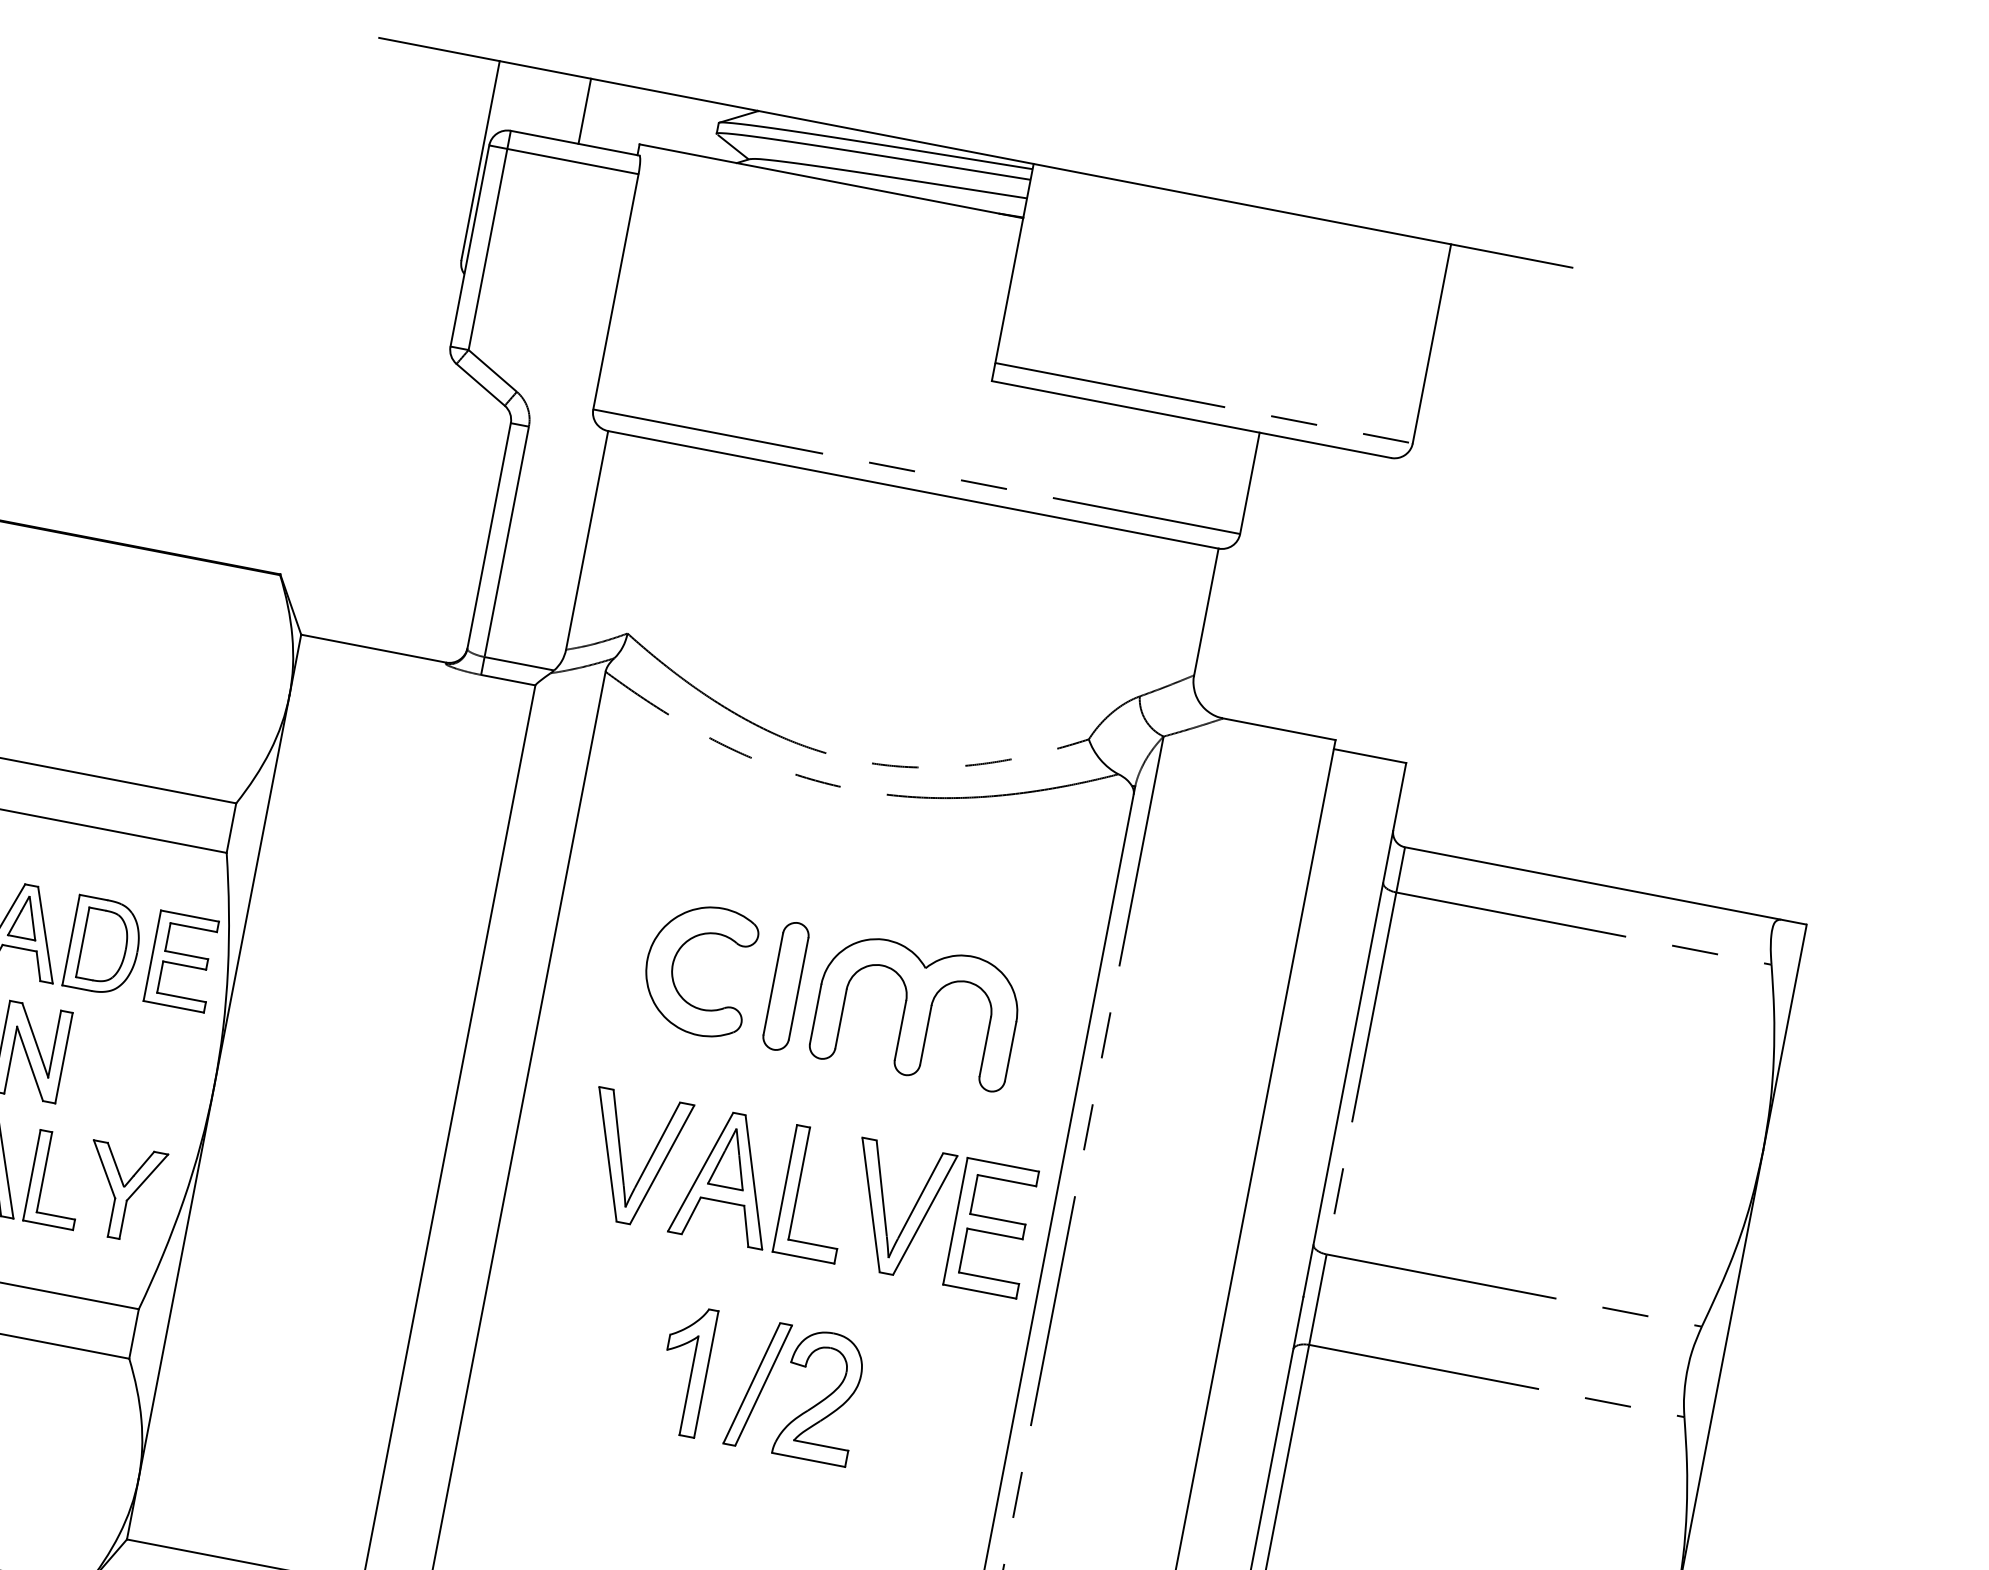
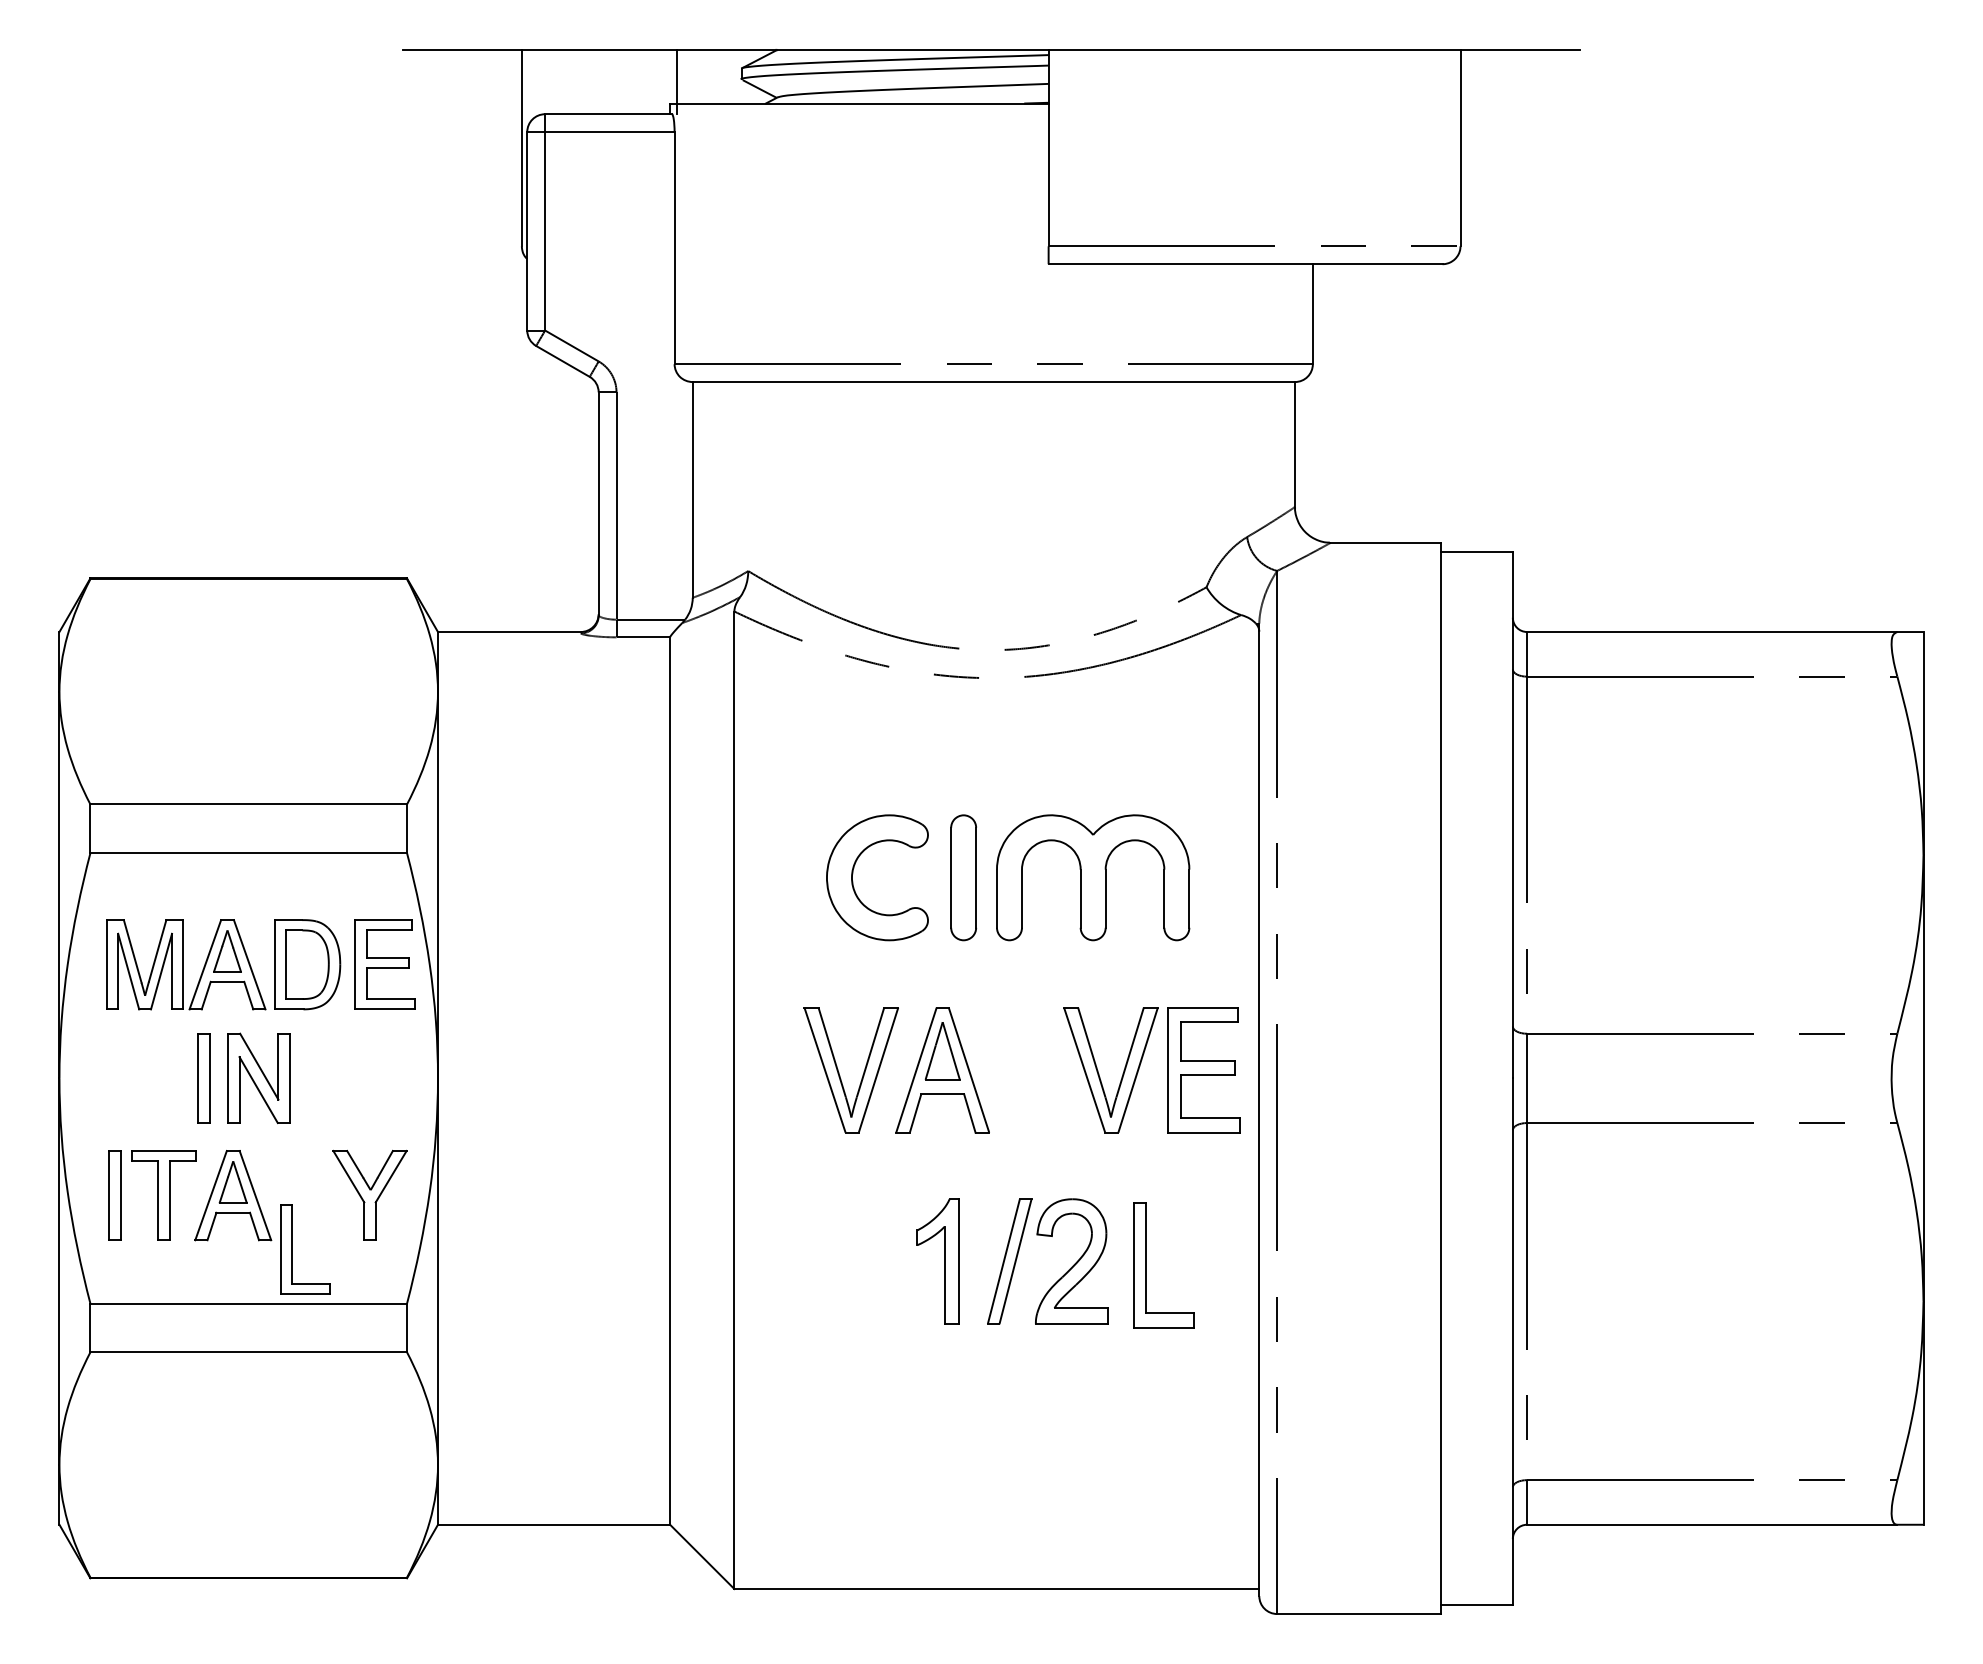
line: (584, 110) -> (676, 81), moved
part: (43, 1177) -> (292, 1249), moved
part: (797, 1191) -> (1146, 1265), moved

